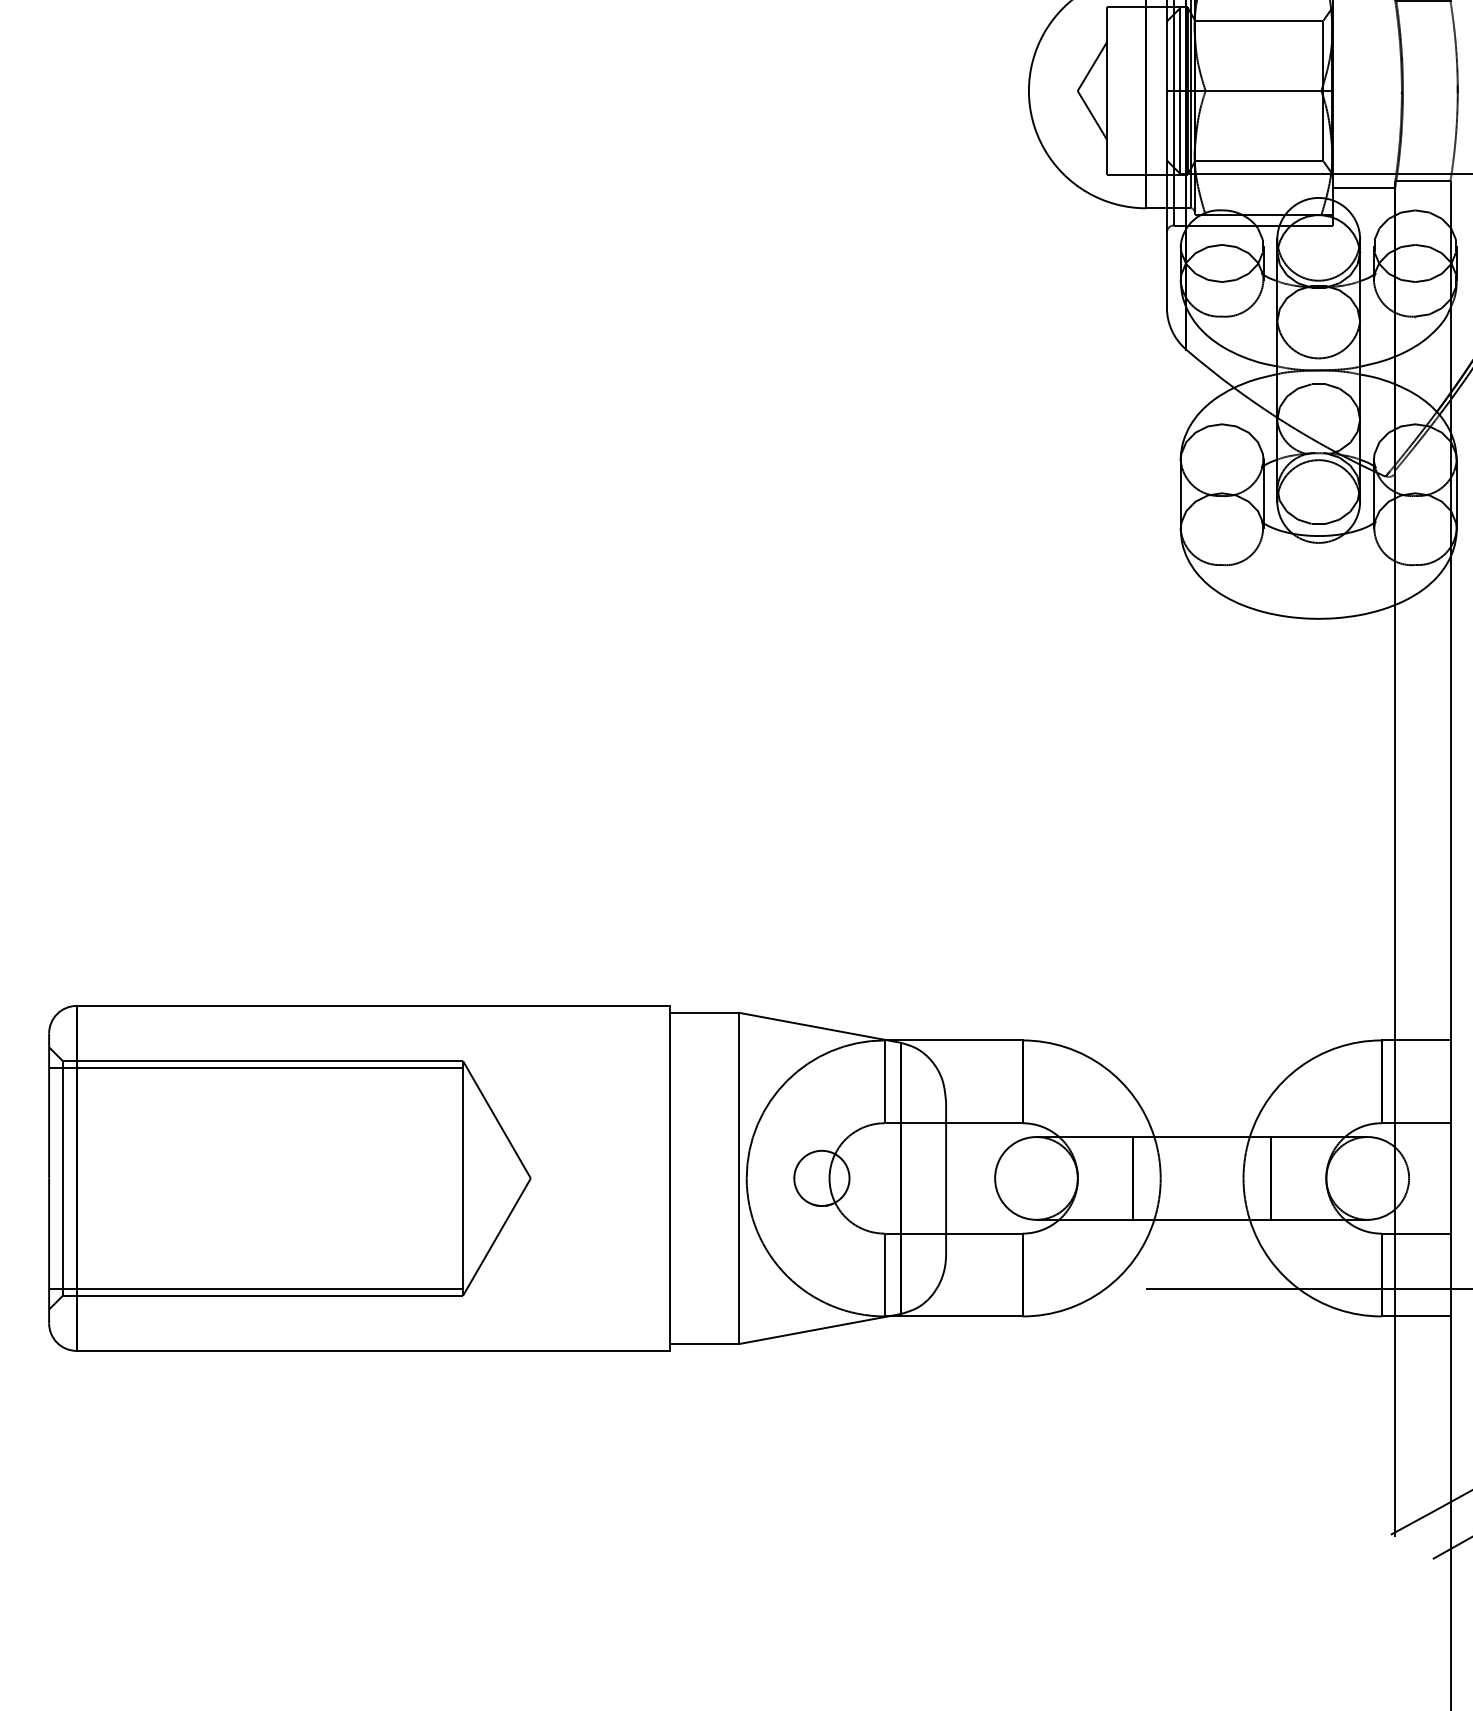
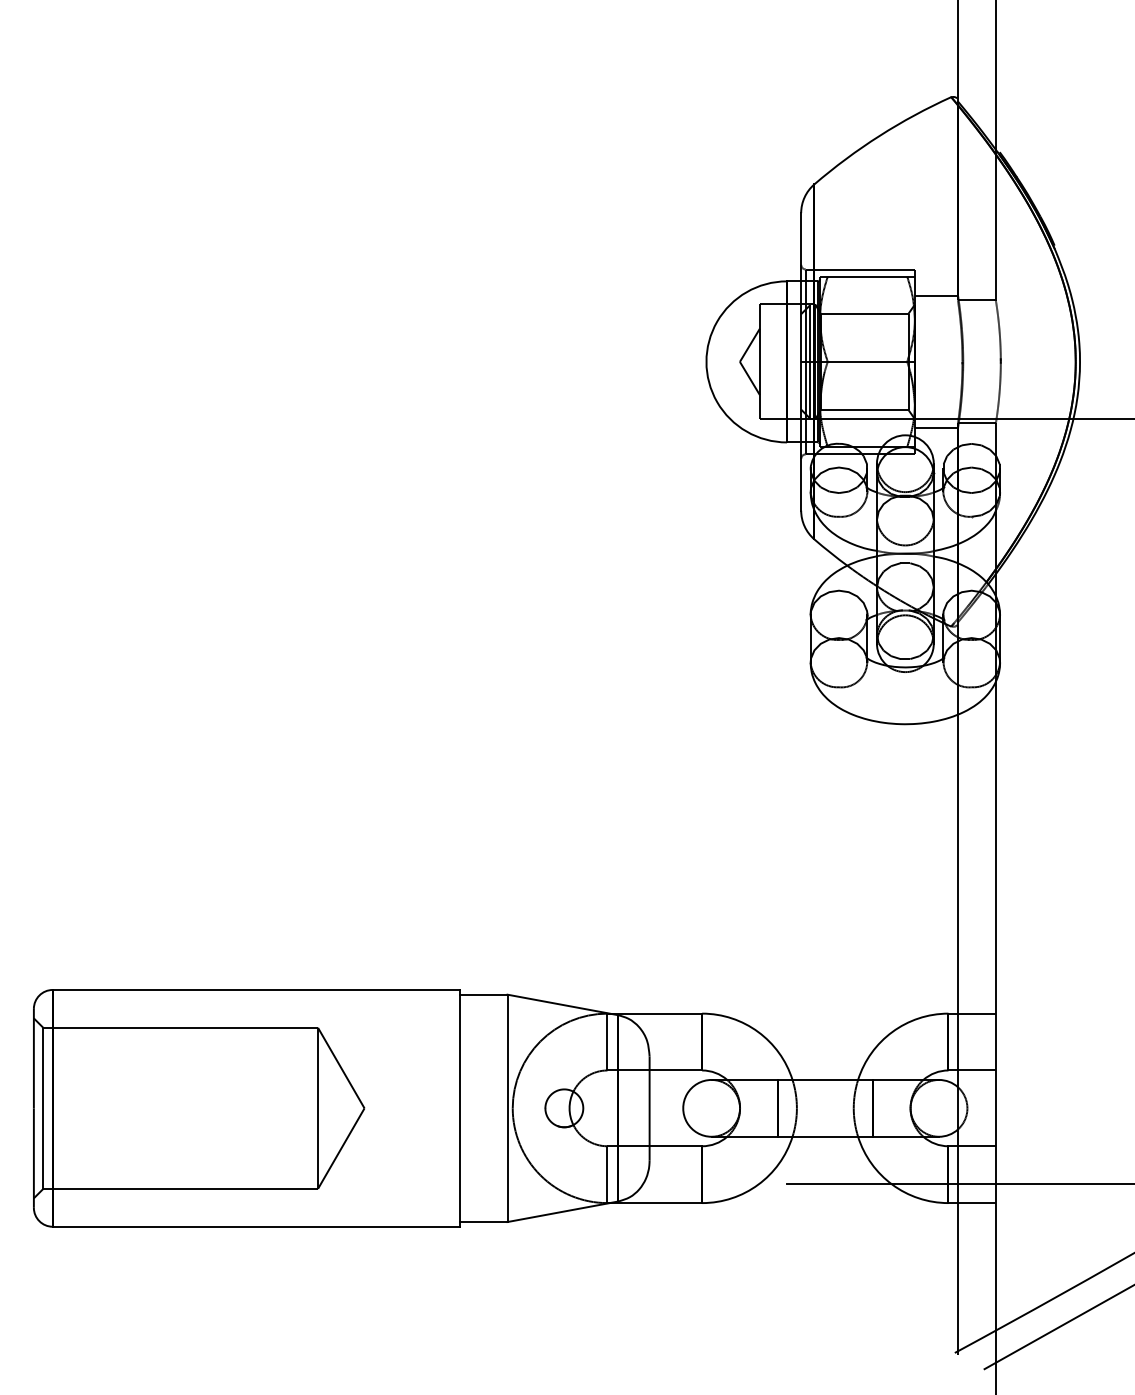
line: (255, 1067) -> (175, 1032), removed
line: (255, 1289) -> (175, 1184), removed

